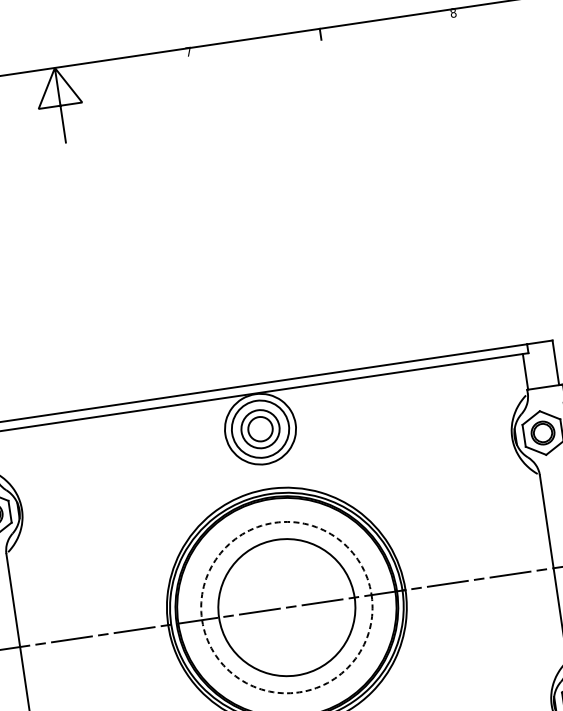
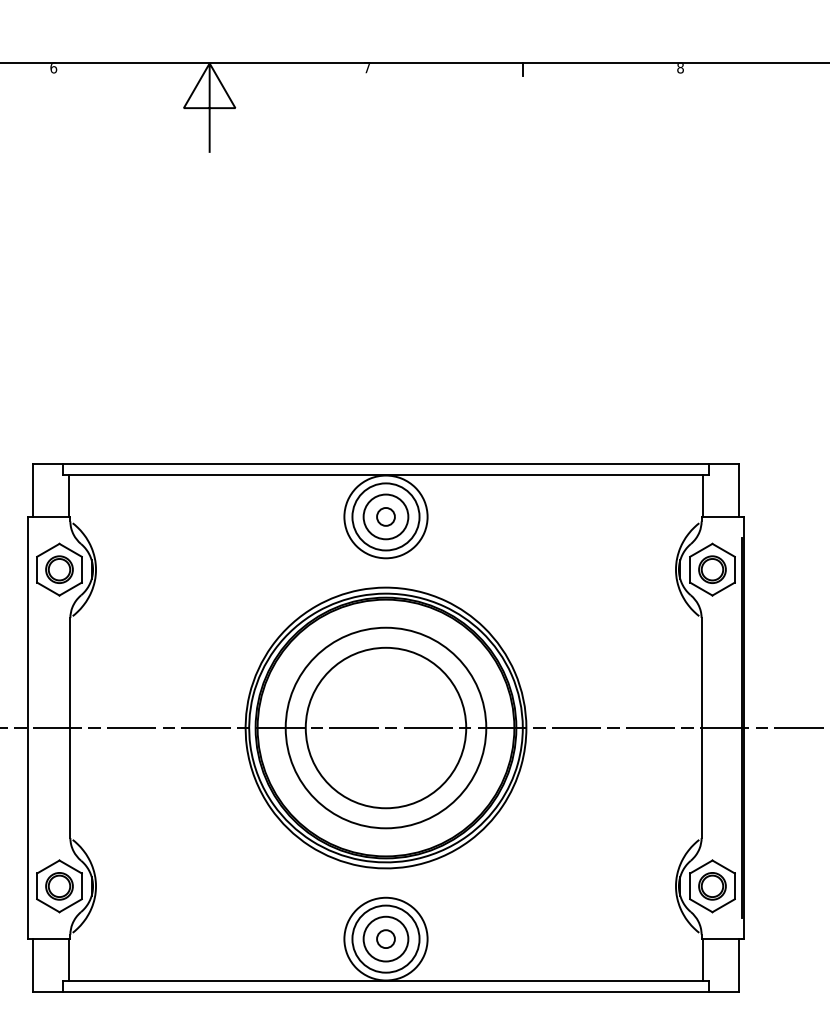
circle: (260, 428) -> (385, 516), size x0.62
circle: (286, 607) -> (385, 727), dashed -> solid

